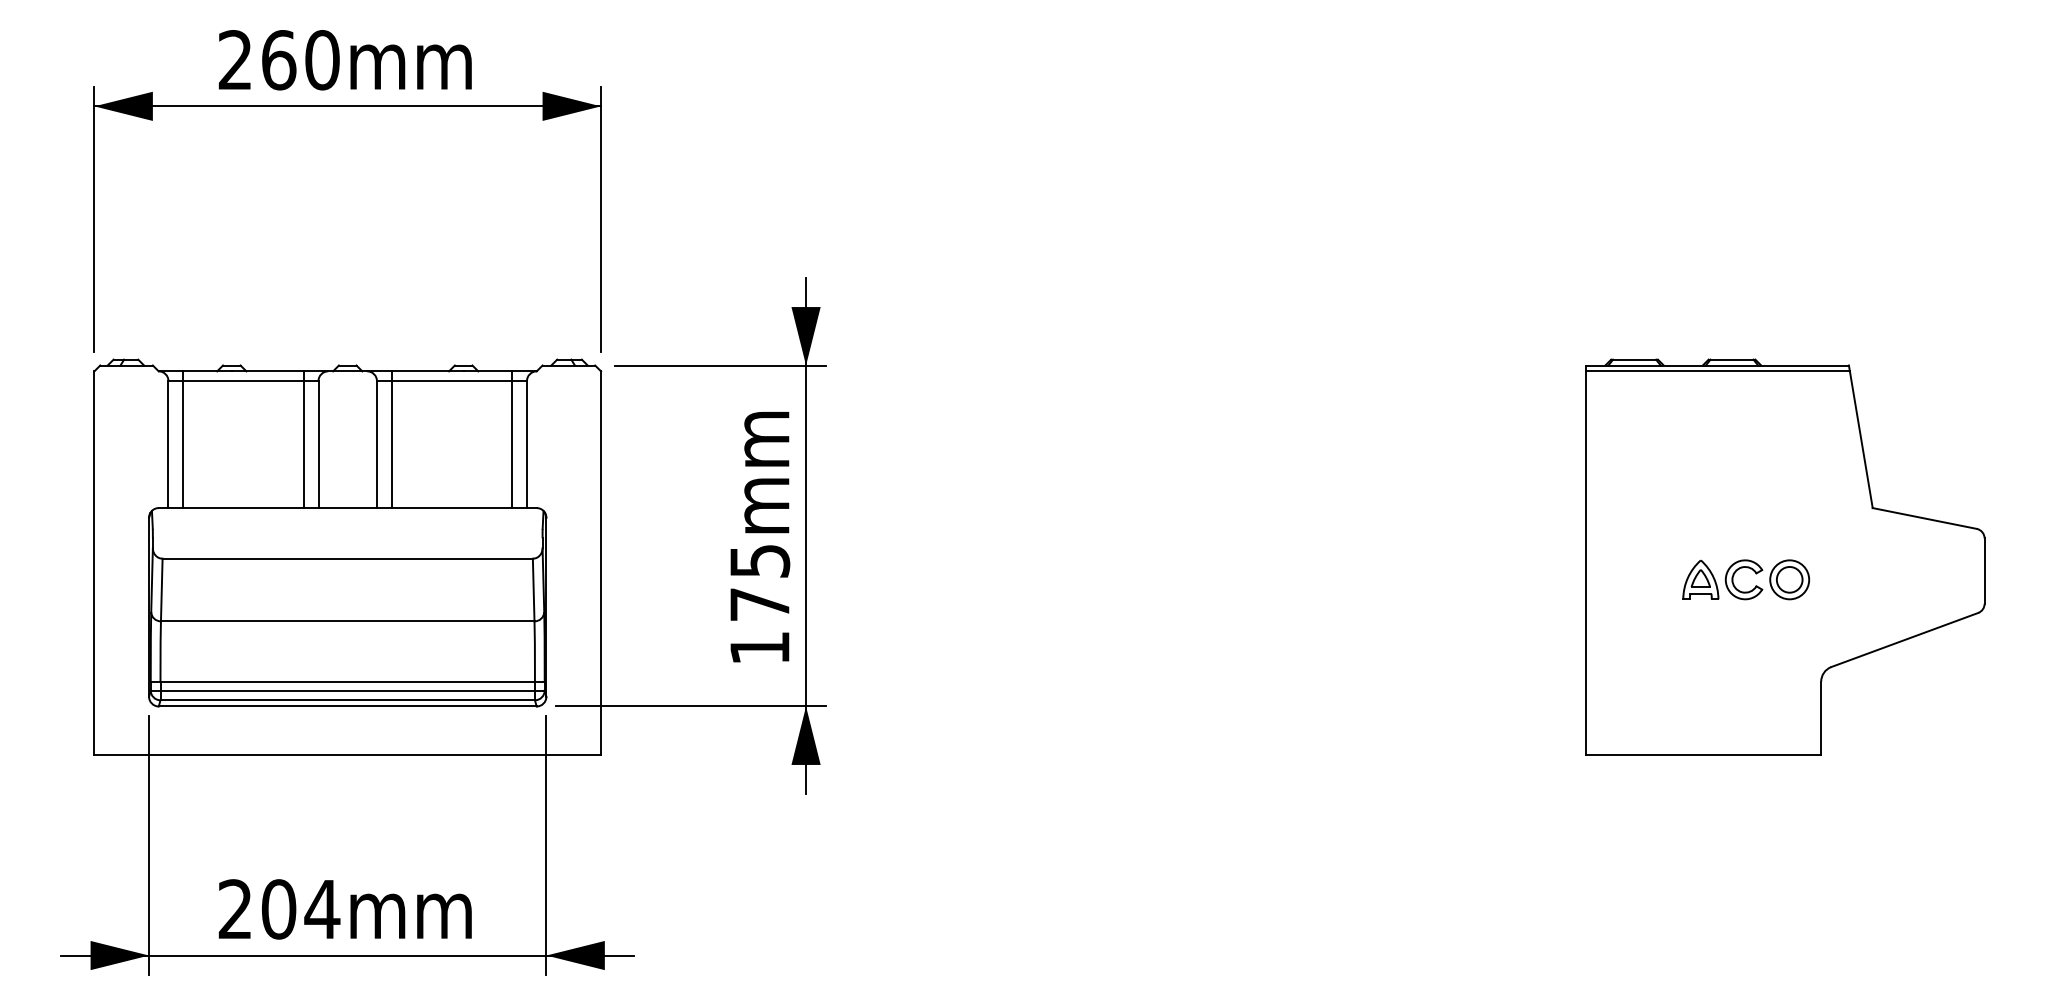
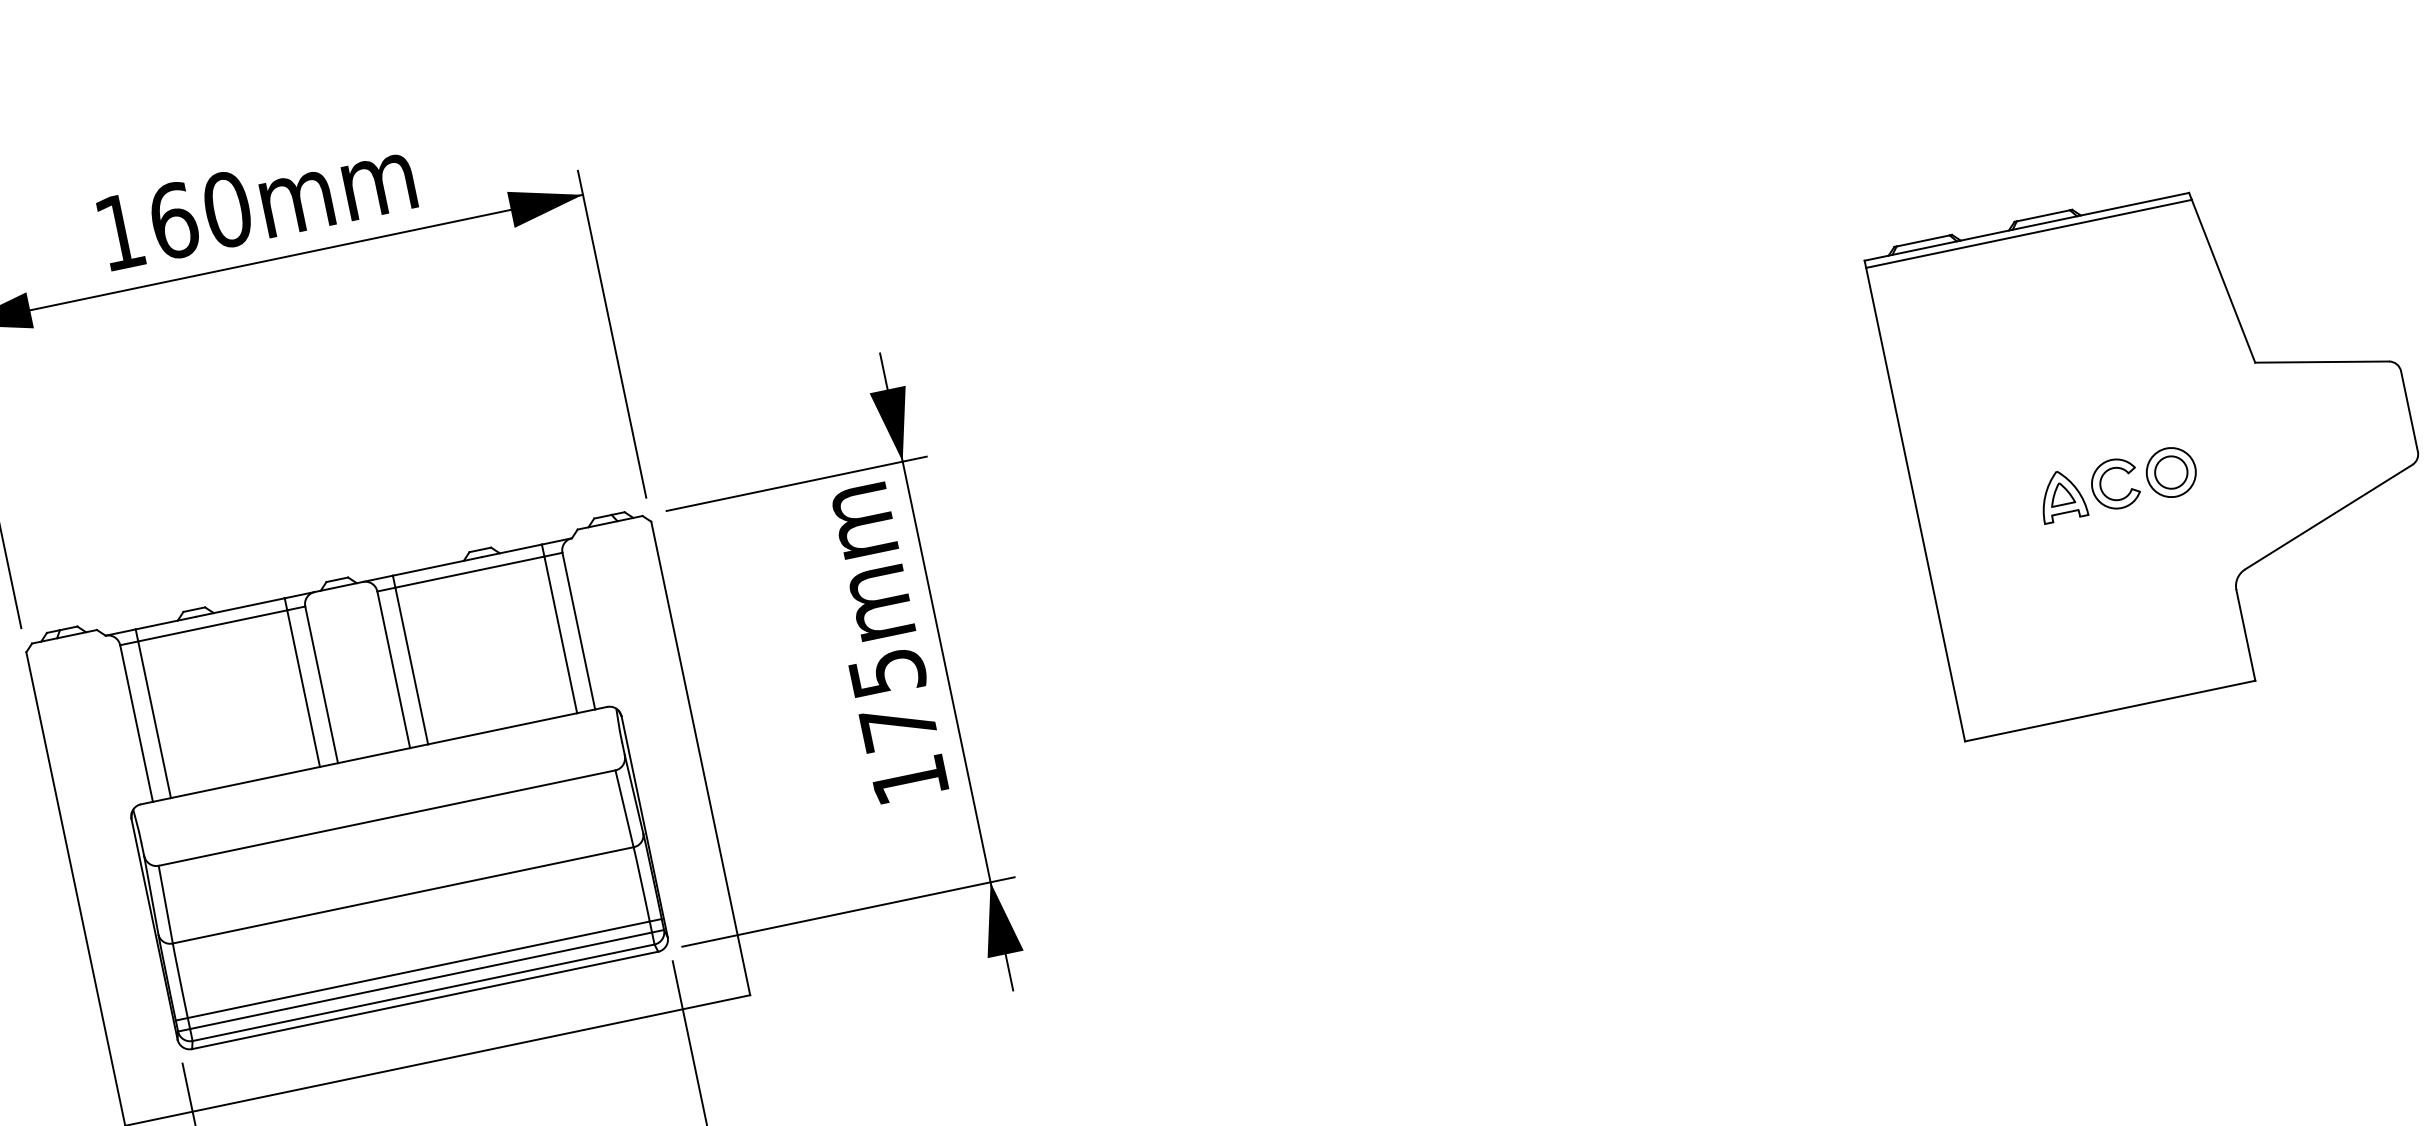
text: (234, 59) -> (118, 231), 260mm -> 160mm
text: (760, 537) -> (882, 643), moved

